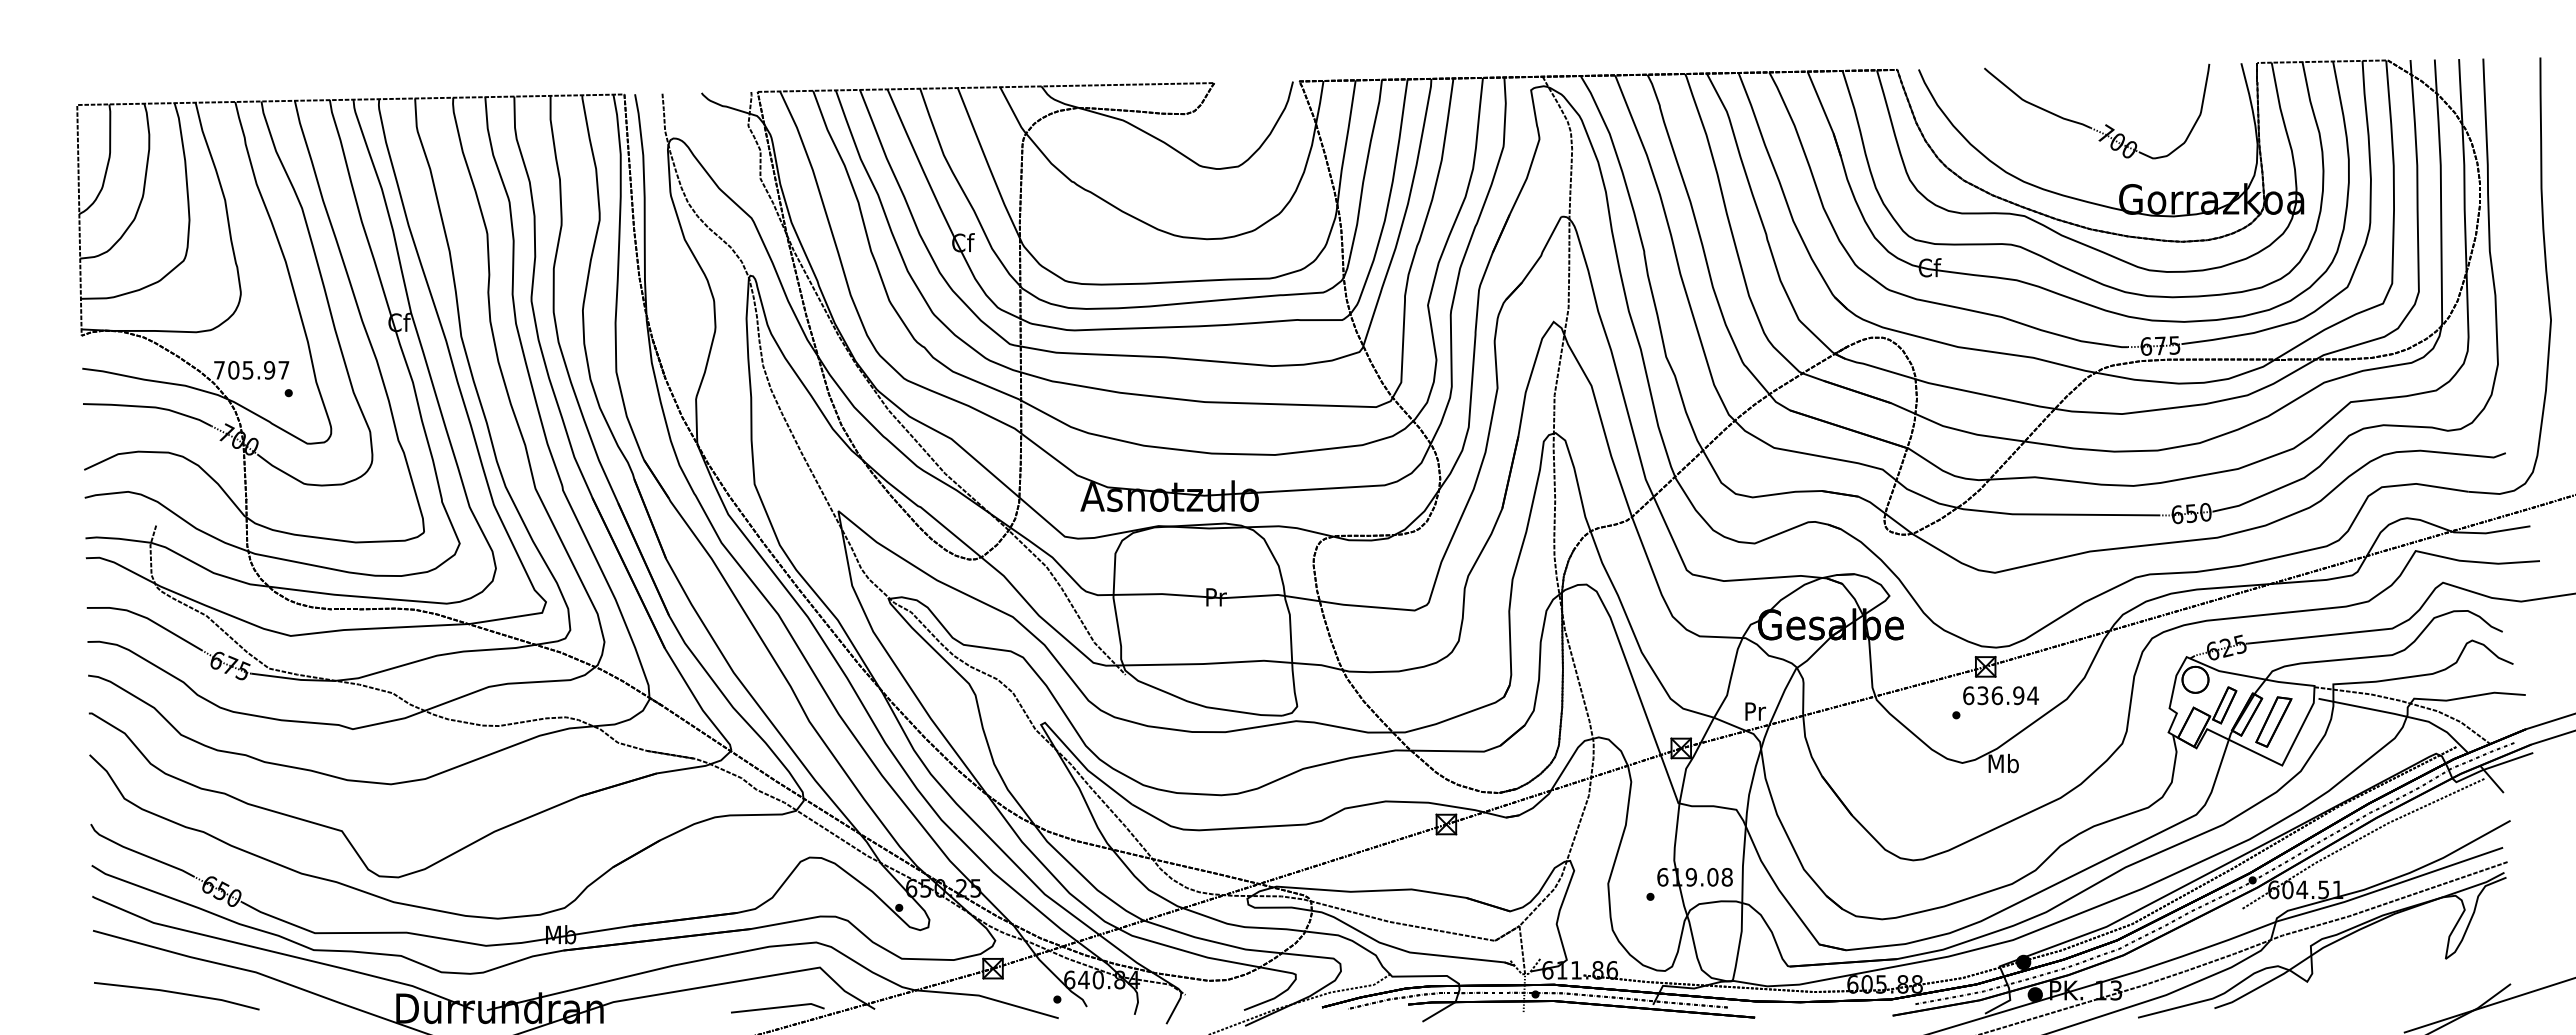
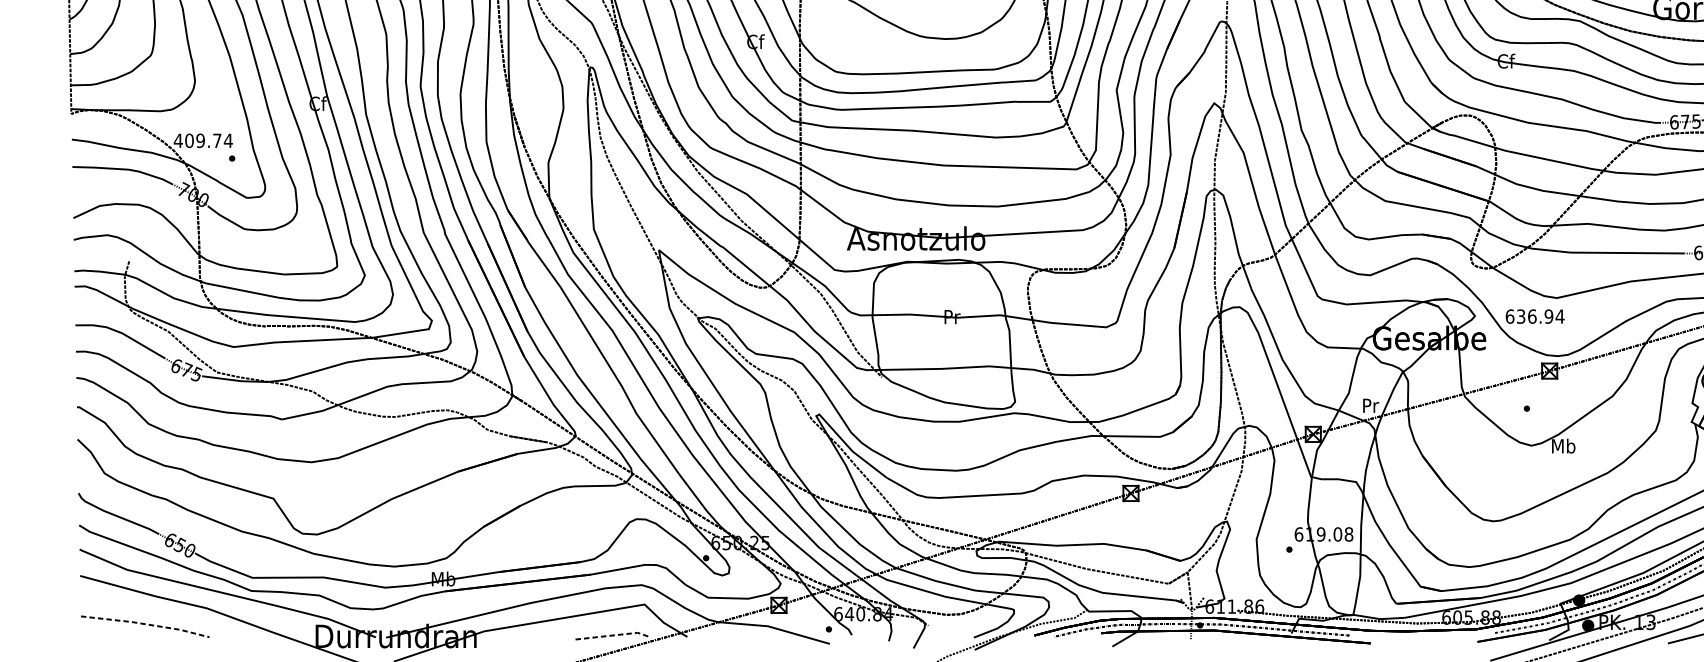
text: (251, 369) -> (203, 140), 705.97 -> 409.74
text: (2000, 695) -> (1534, 316), moved
line: (177, 992) -> (145, 623), solid -> dashed
line: (779, 1007) -> (613, 635), solid -> dashed

